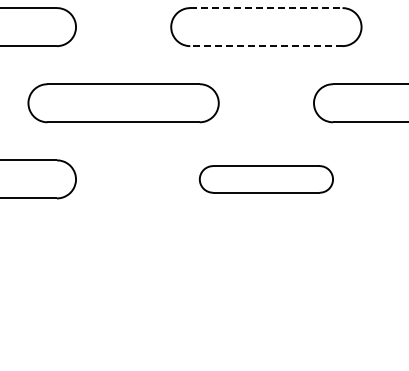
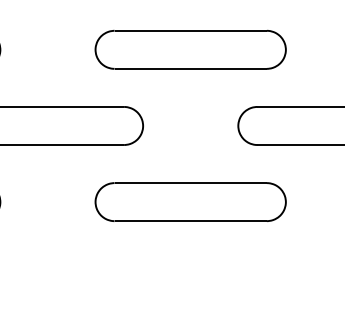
line: (266, 8) -> (190, 31), dashed -> solid
line: (265, 46) -> (189, 69), dashed -> solid
part: (266, 179) -> (190, 202), size x1.43

